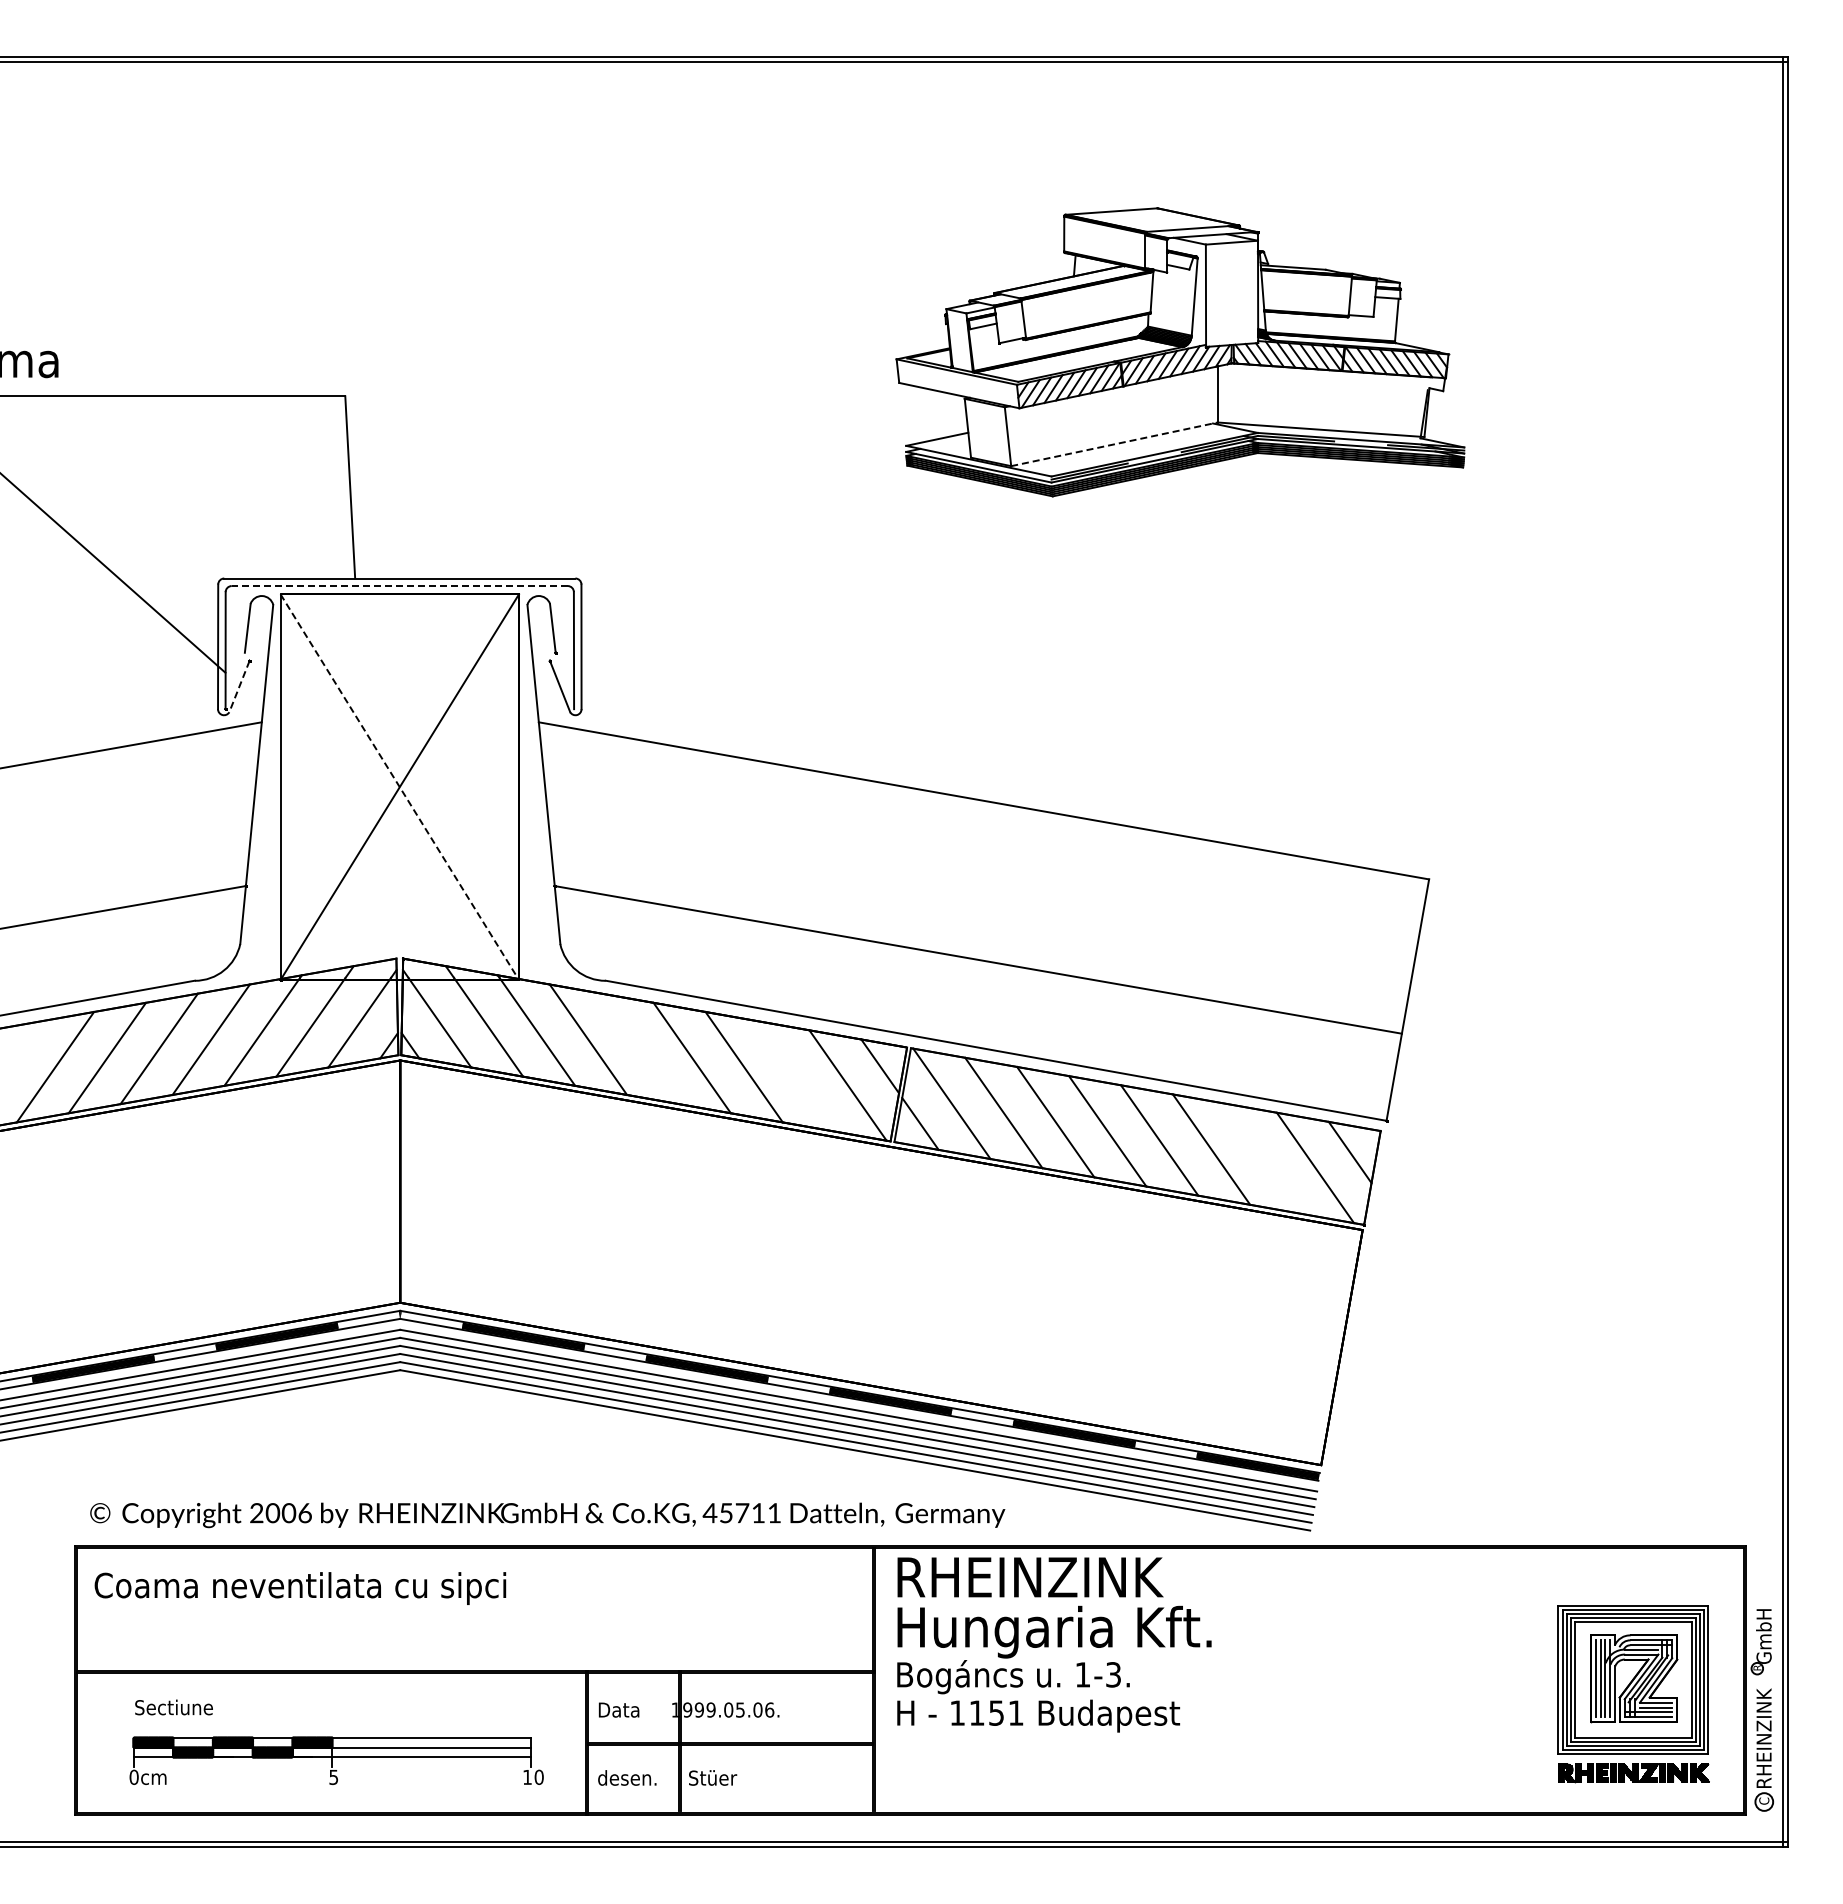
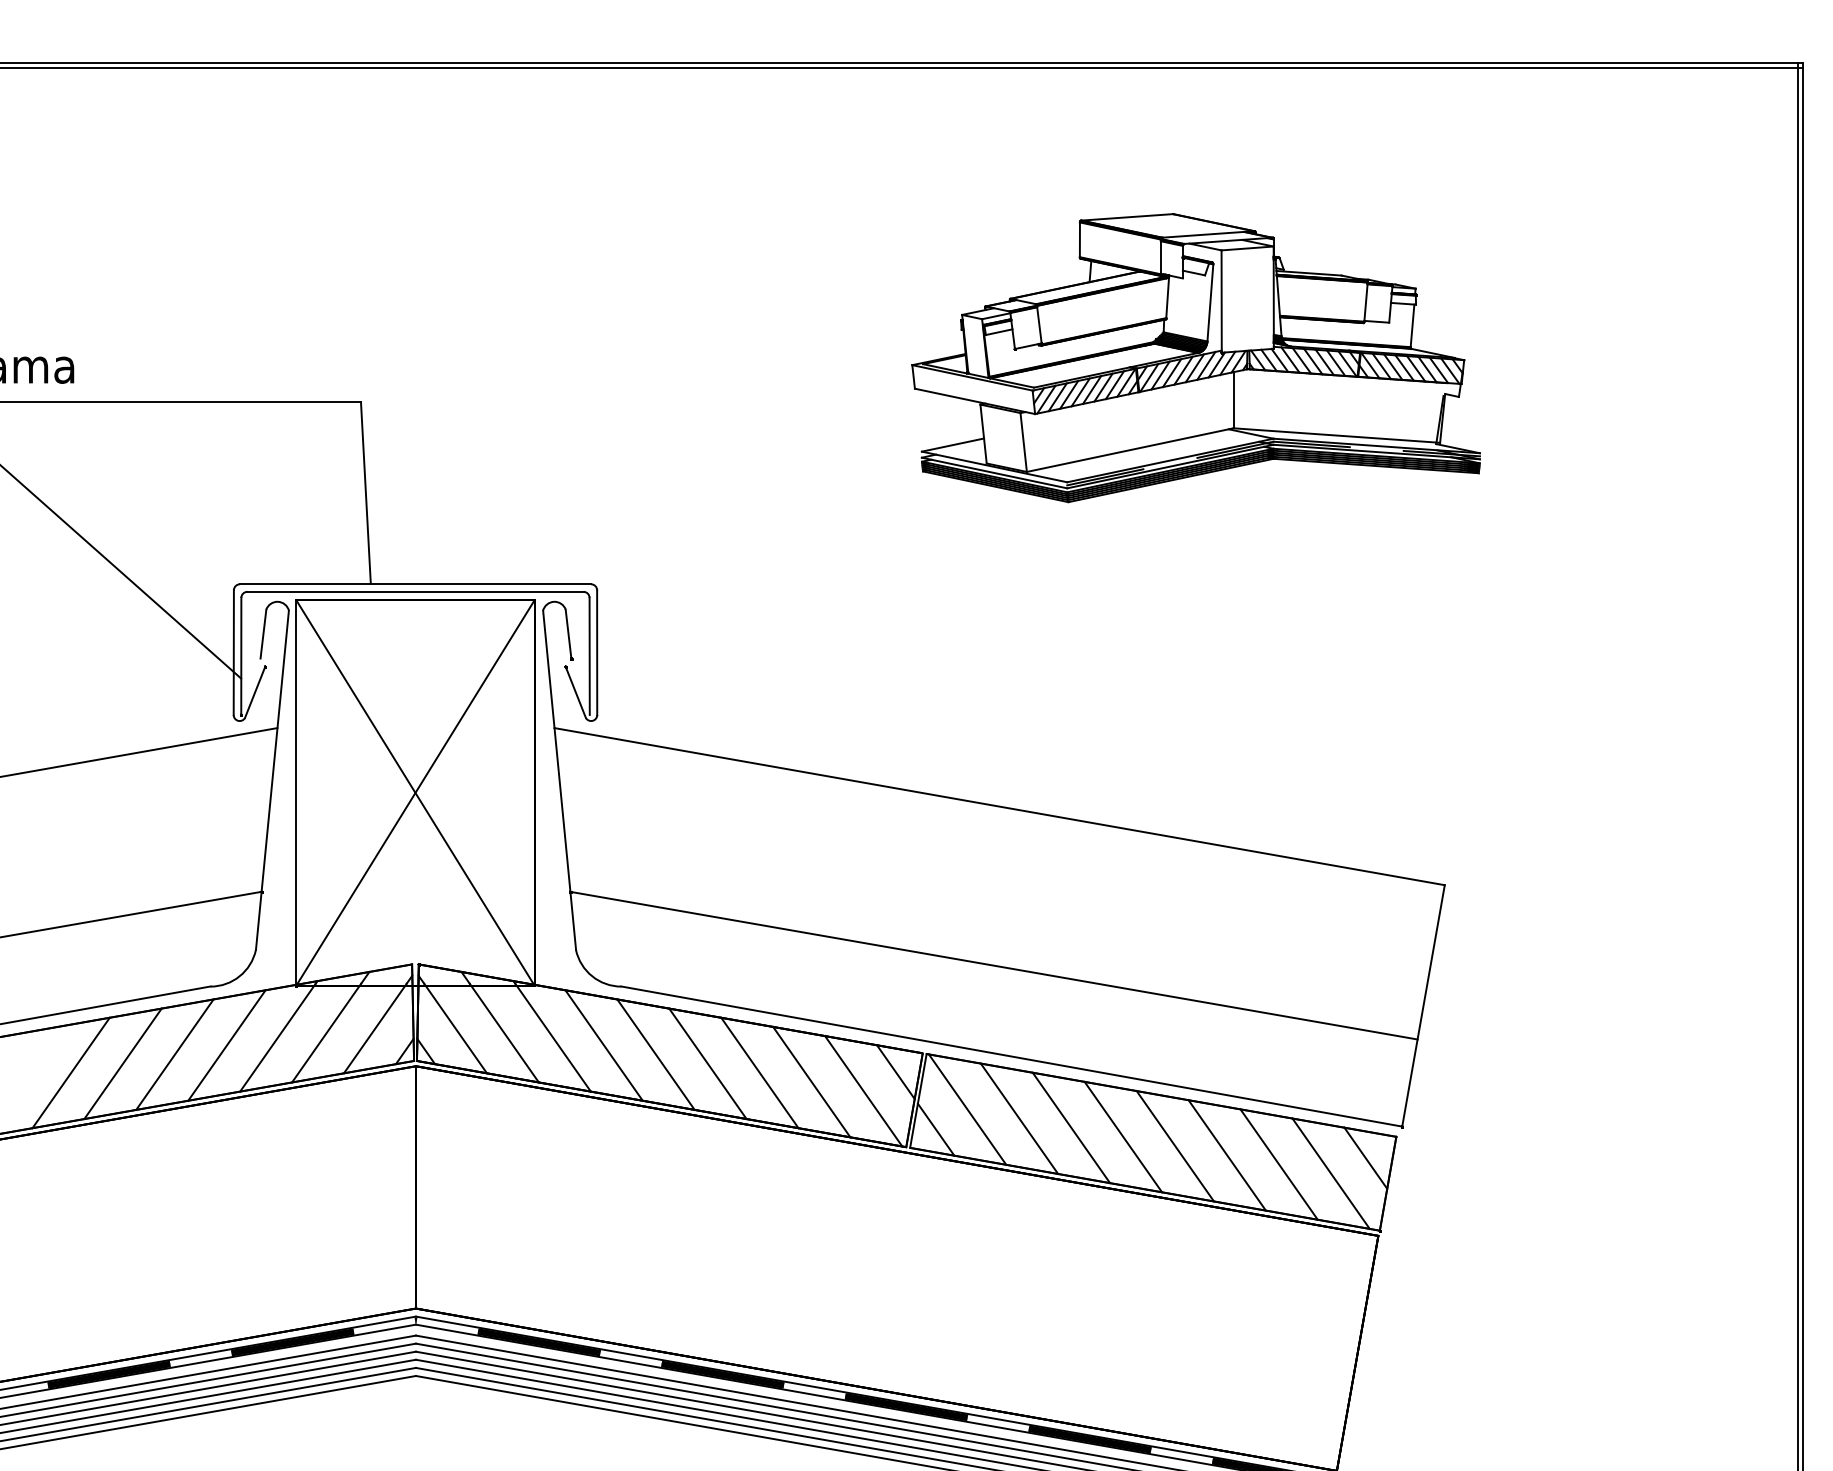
line: (1114, 444) -> (1130, 450), dashed -> solid
line: (399, 585) -> (415, 591), dashed -> solid
line: (239, 687) -> (255, 693), dashed -> solid
line: (399, 787) -> (415, 793), dashed -> solid
line: (640, 1048) -> (656, 1054), added
line: (795, 1076) -> (811, 1082), added
line: (1263, 1158) -> (1279, 1164), added

